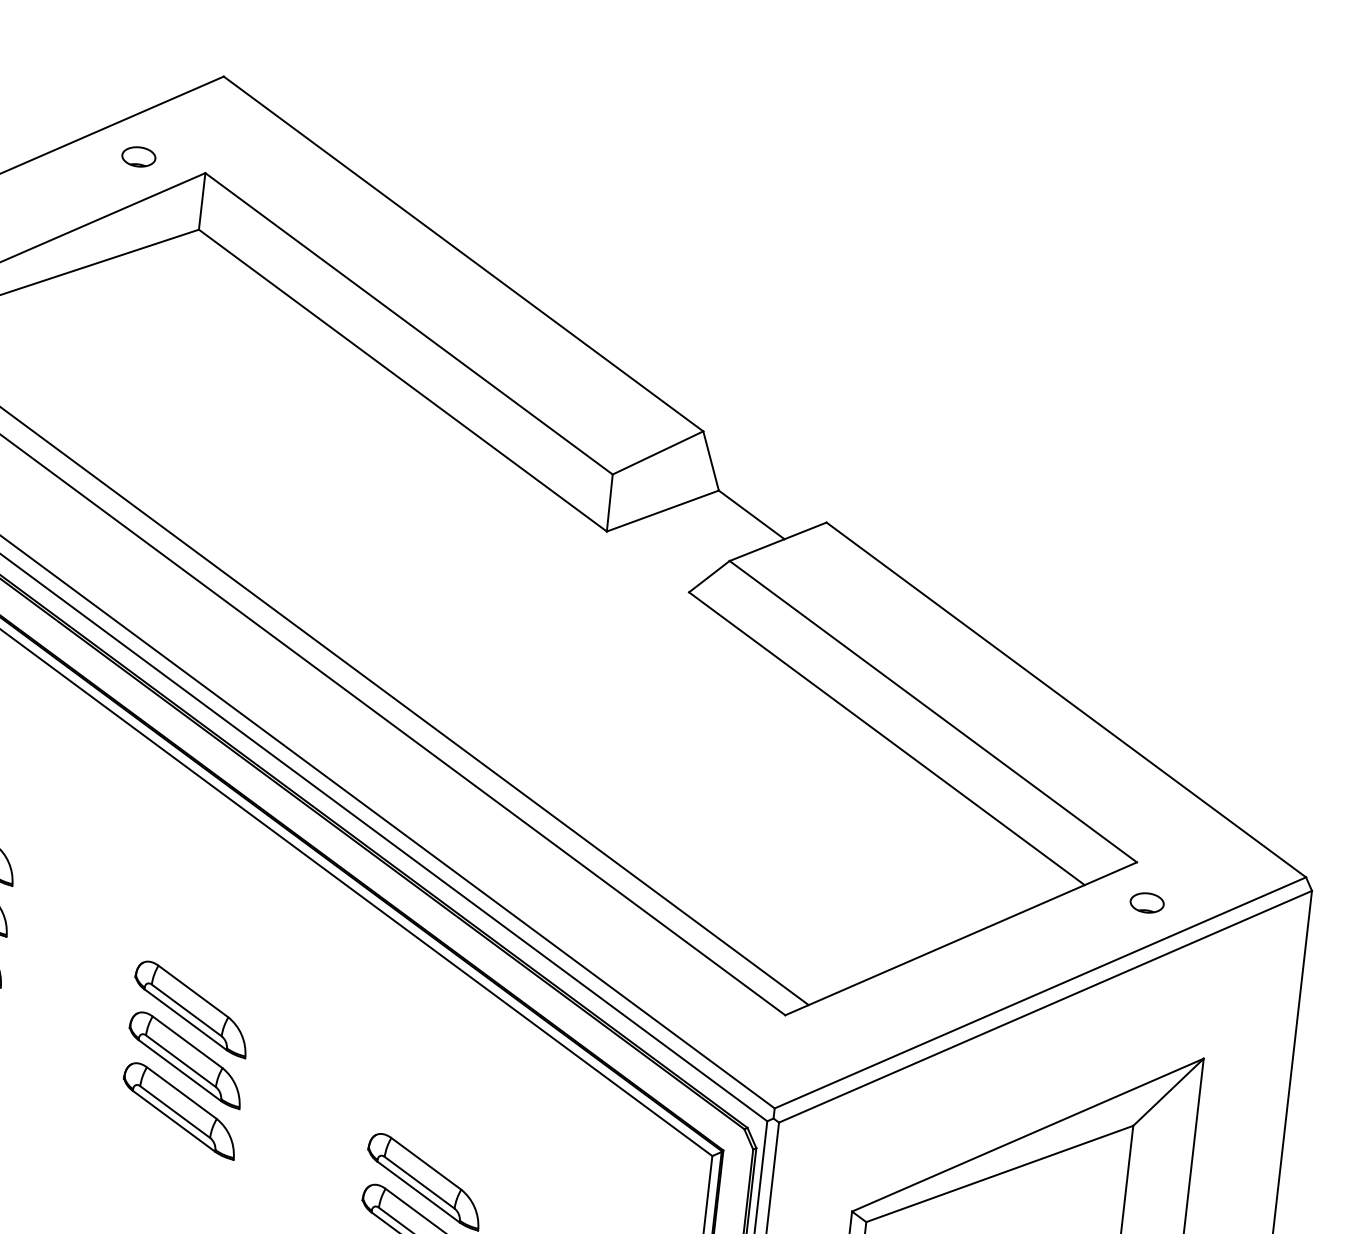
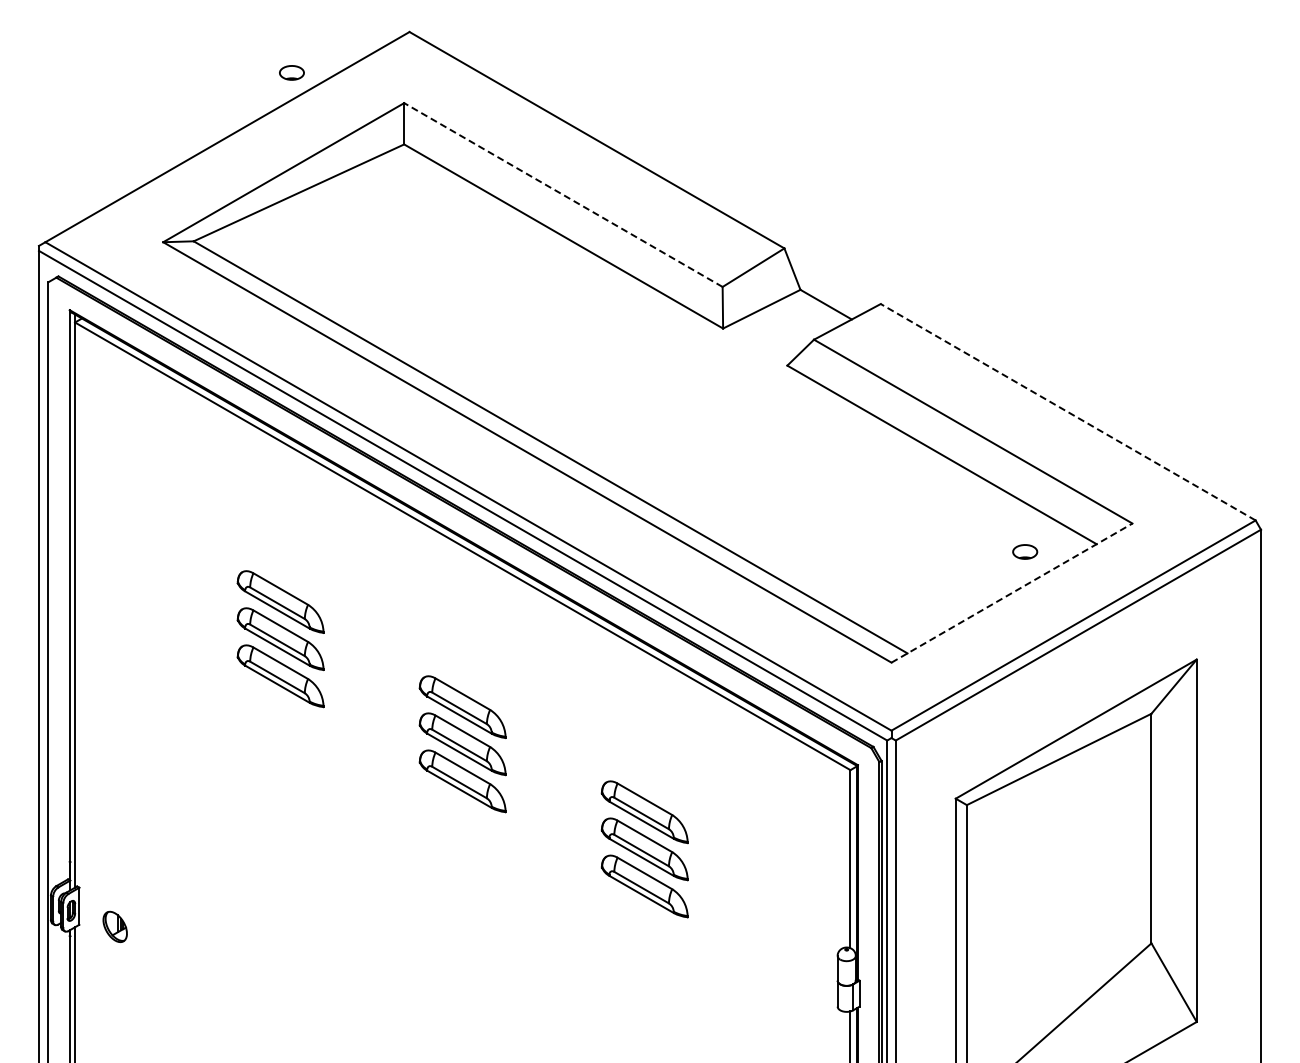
part: (138, 156) -> (291, 72), moved
line: (409, 324) -> (563, 195), solid -> dashed
line: (1065, 698) -> (1067, 411), solid -> dashed
part: (1147, 902) -> (1025, 551), moved
line: (961, 938) -> (1012, 592), solid -> dashed

